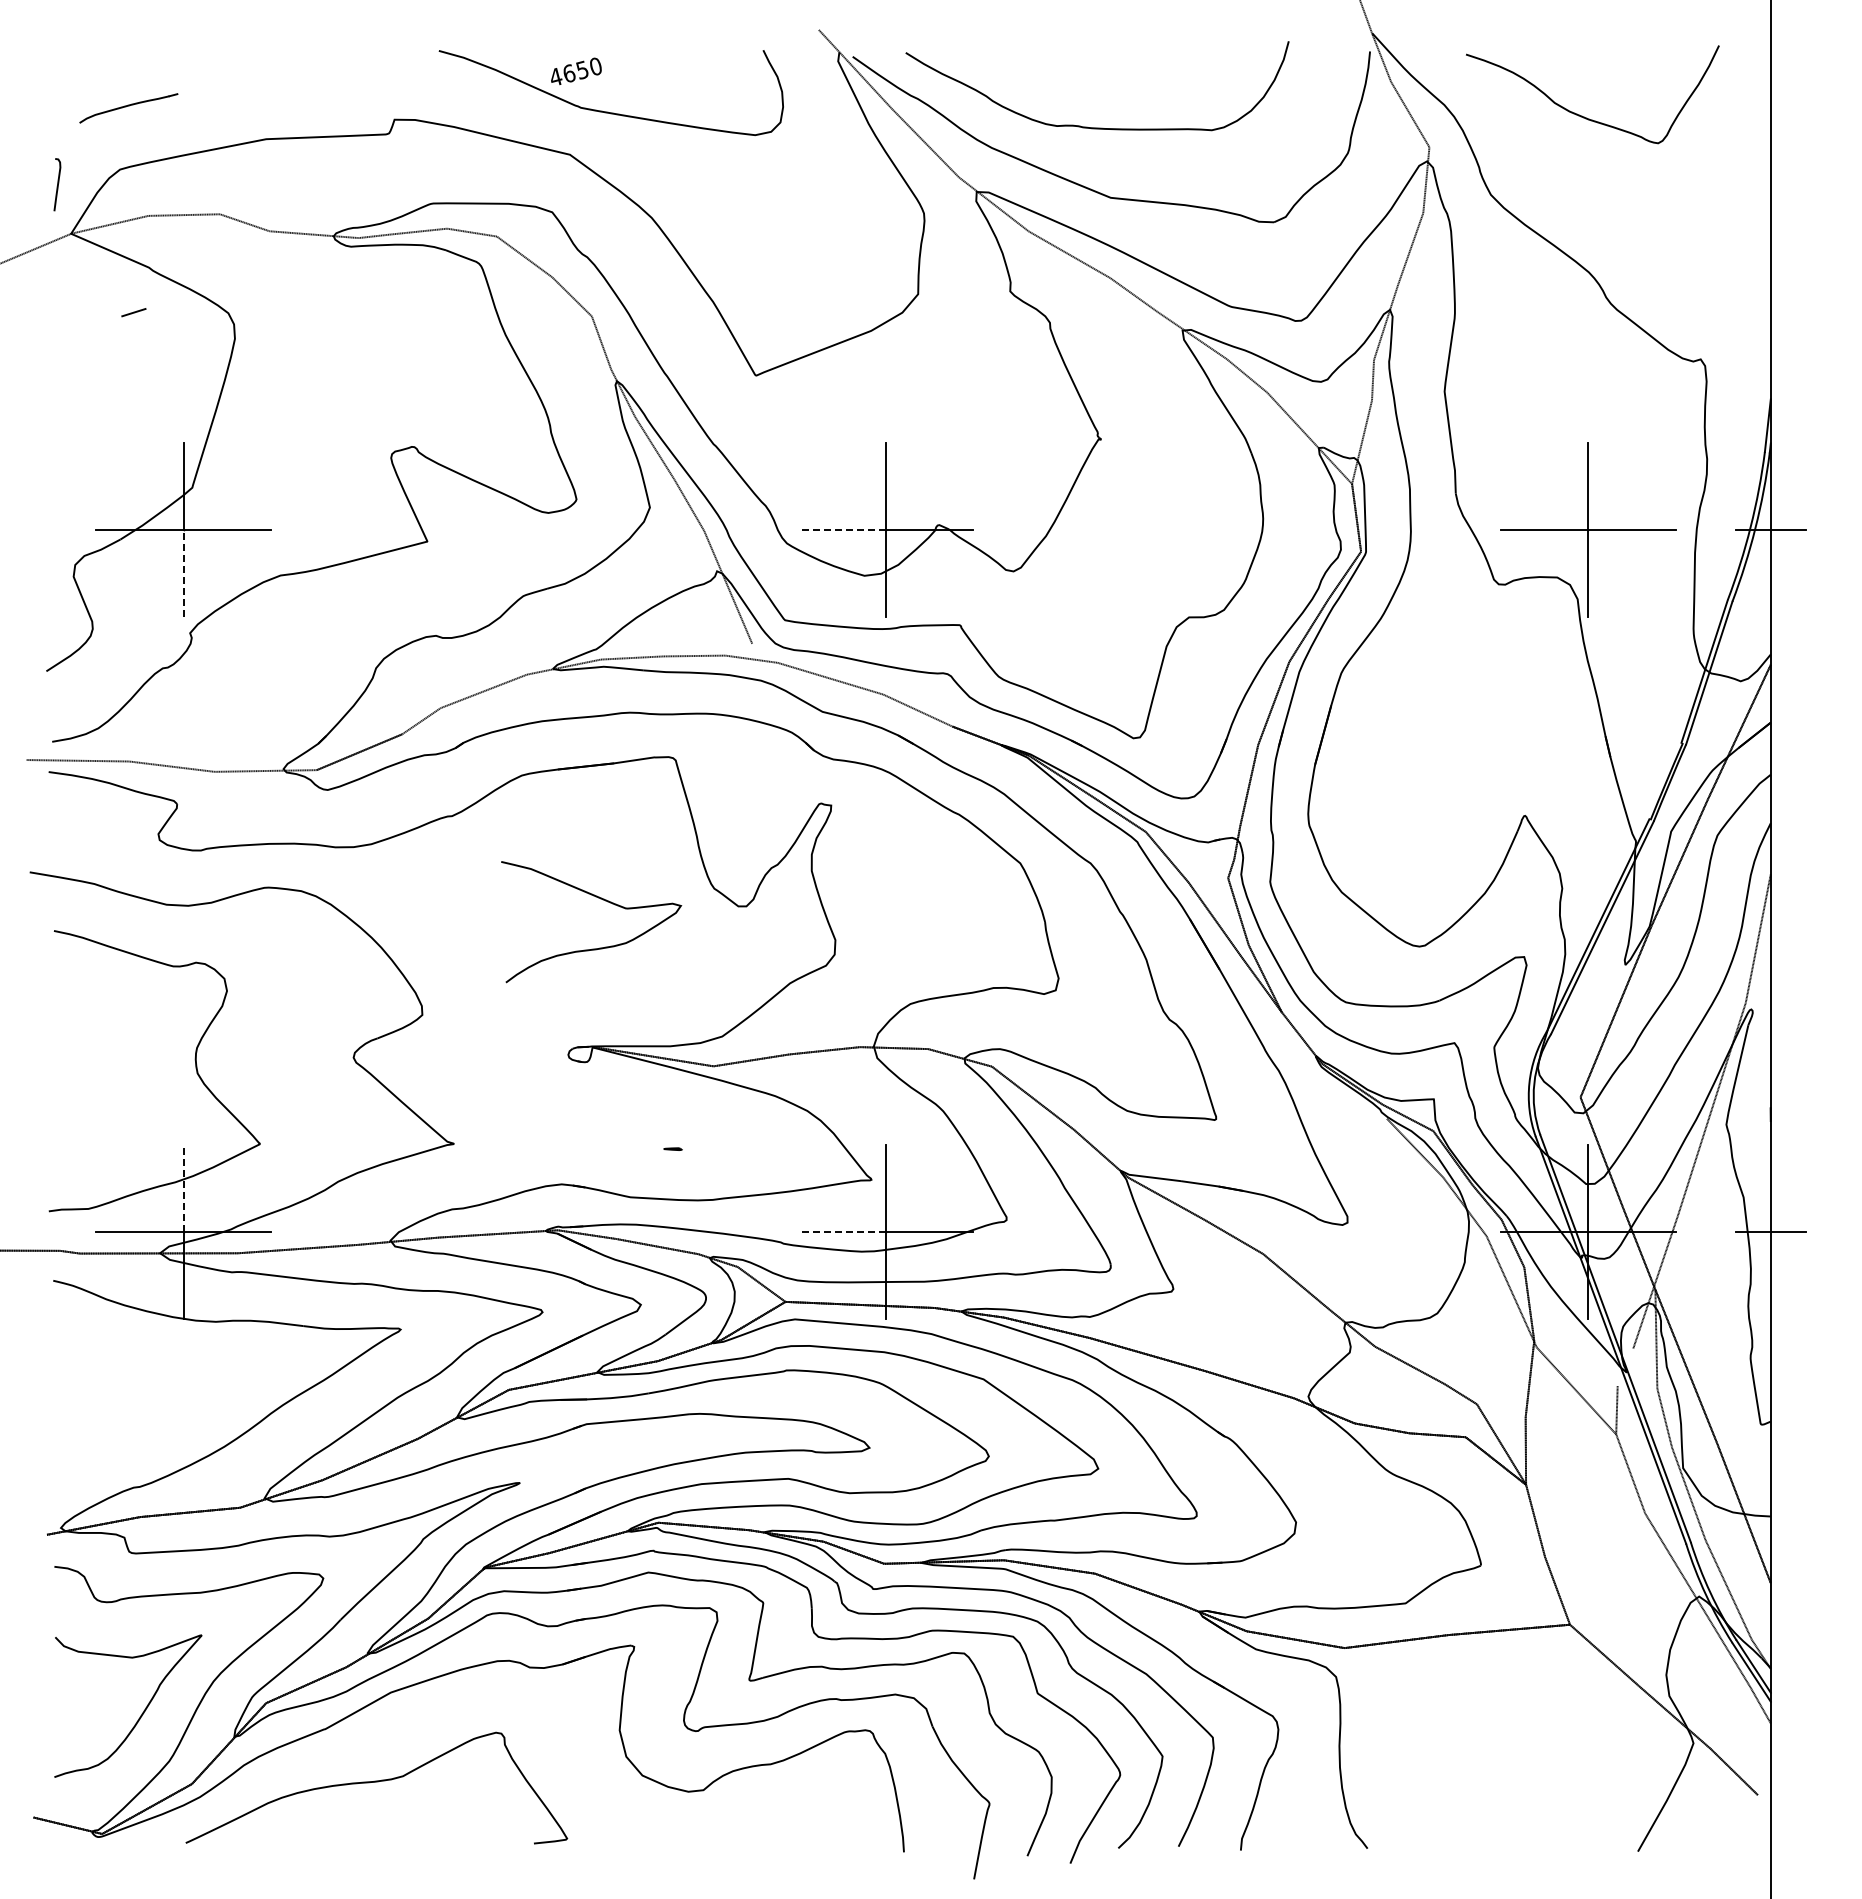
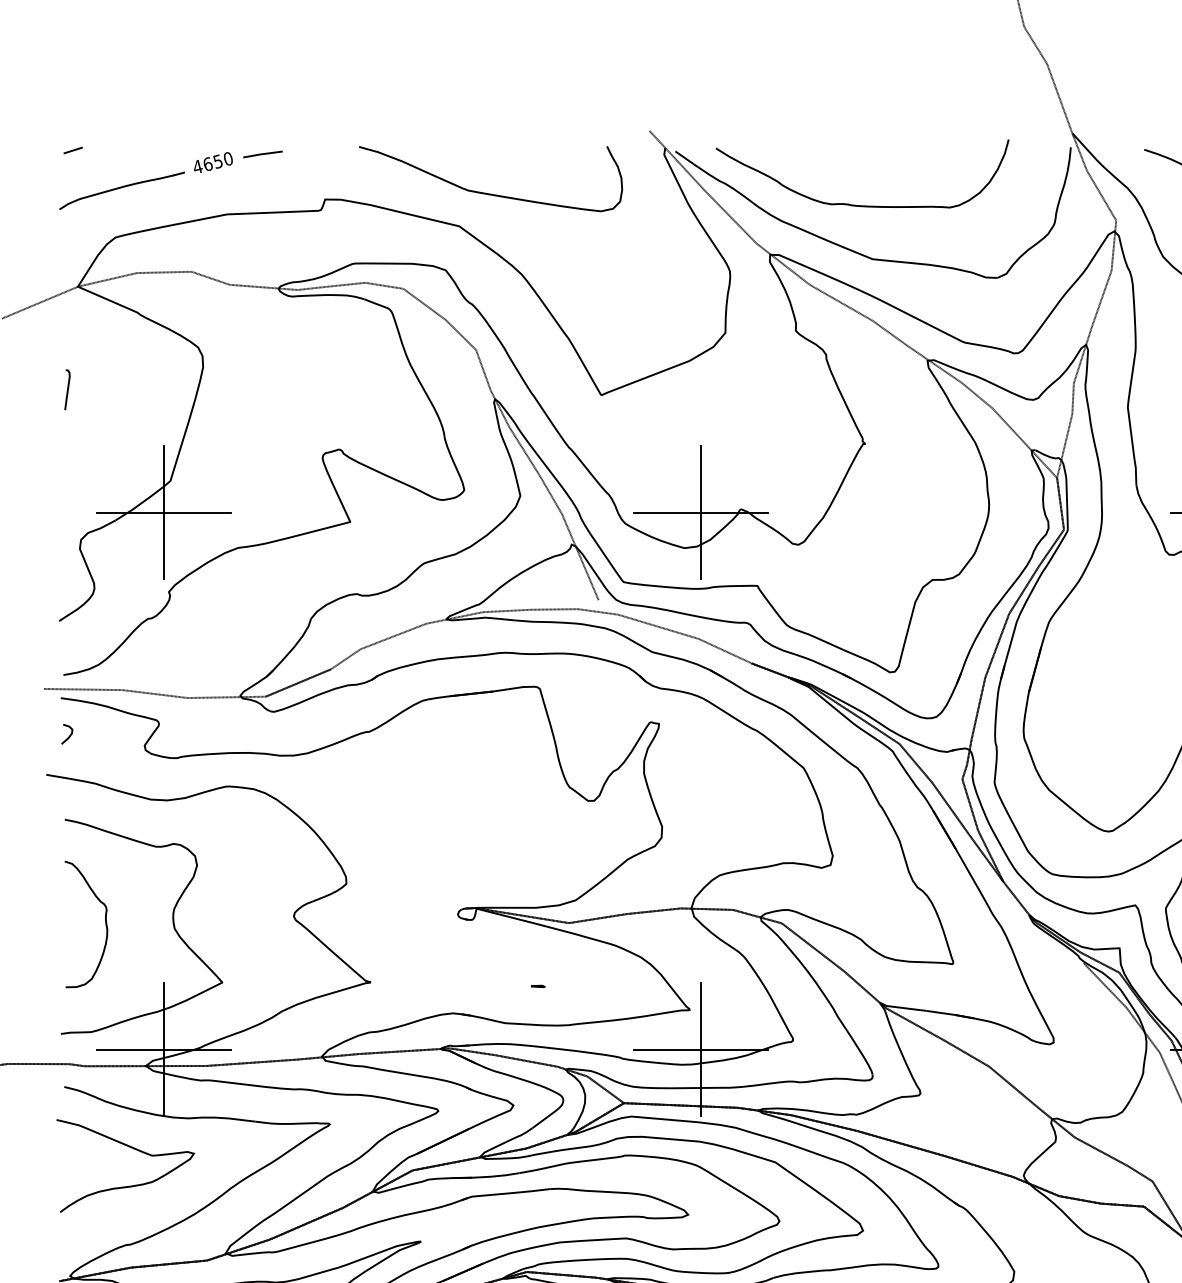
line: (313, 60) -> (263, 154), added
text: (576, 71) -> (213, 162), moved
part: (128, 108) -> (121, 190), size x1.67
curve: (57, 184) -> (67, 389), moved
line: (133, 312) -> (72, 150), moved
line: (842, 529) -> (667, 512), dashed -> solid
line: (183, 573) -> (163, 546), dashed -> solid
curve: (59, 821) -> (69, 735), added
curve: (600, 899) -> (132, 1148), moved
curve: (106, 1062) -> (104, 920), added
line: (183, 1188) -> (163, 1016), dashed -> solid
line: (842, 1231) -> (667, 1049), dashed -> solid

